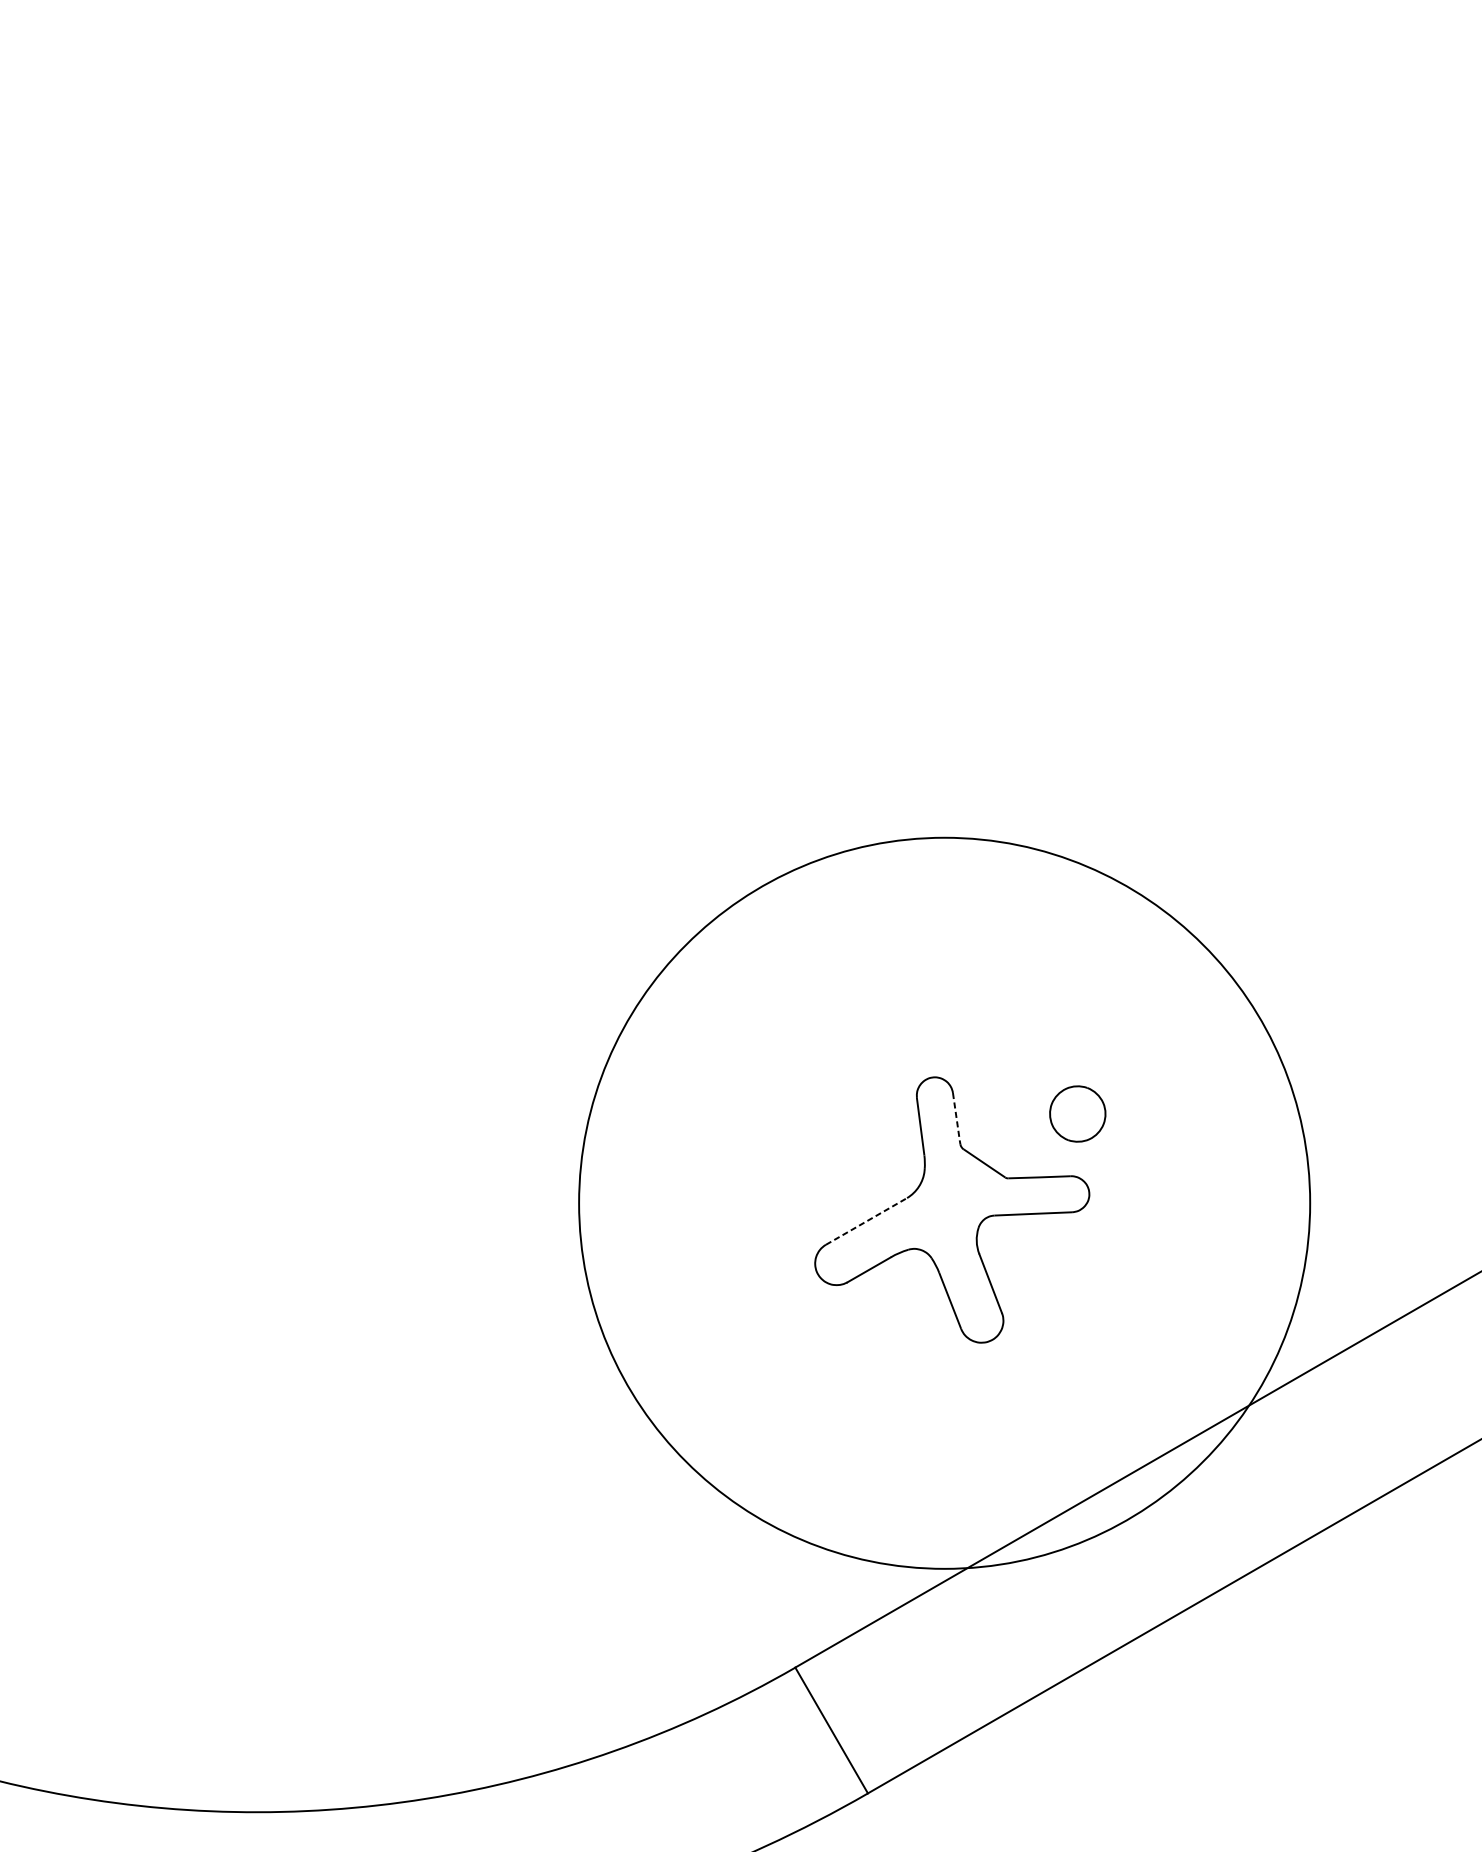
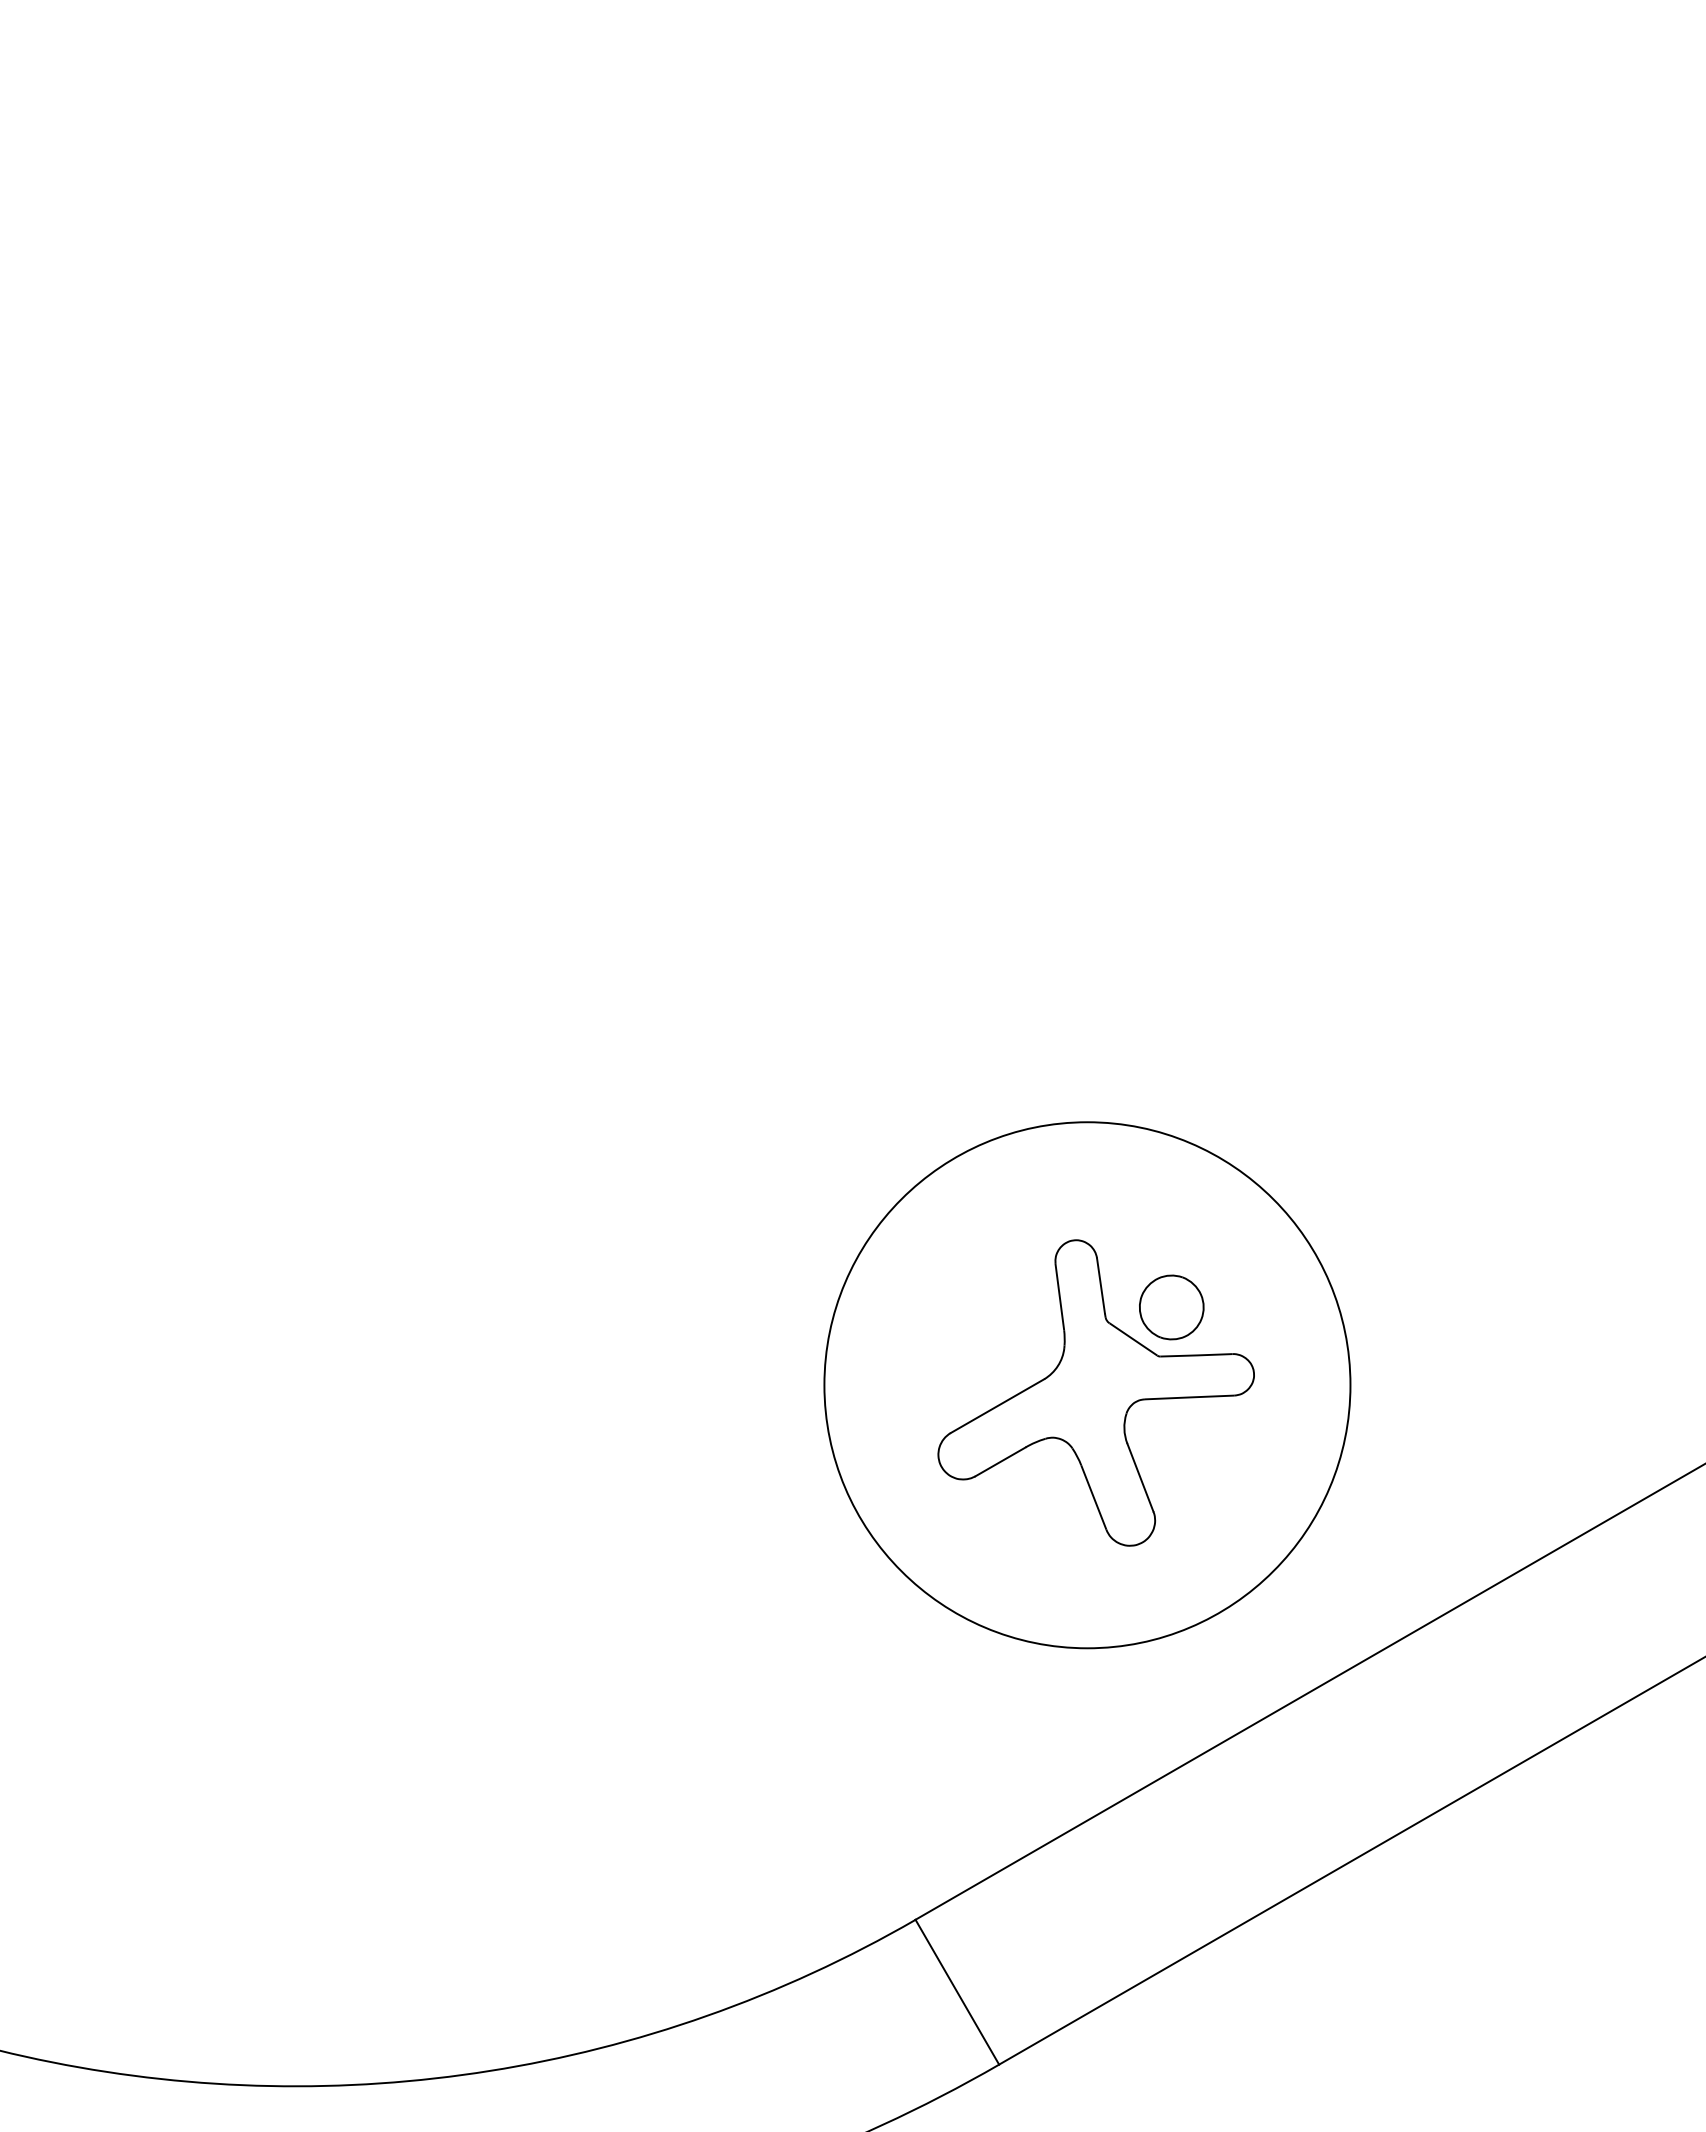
part: (1077, 1114) -> (1171, 1307), moved
line: (955, 1116) -> (1100, 1285), dashed -> solid
circle: (944, 1203) -> (1087, 1385), size x0.62
line: (866, 1221) -> (997, 1406), dashed -> solid

